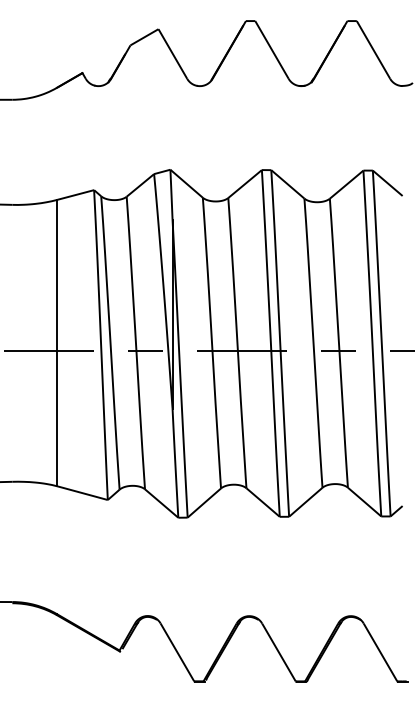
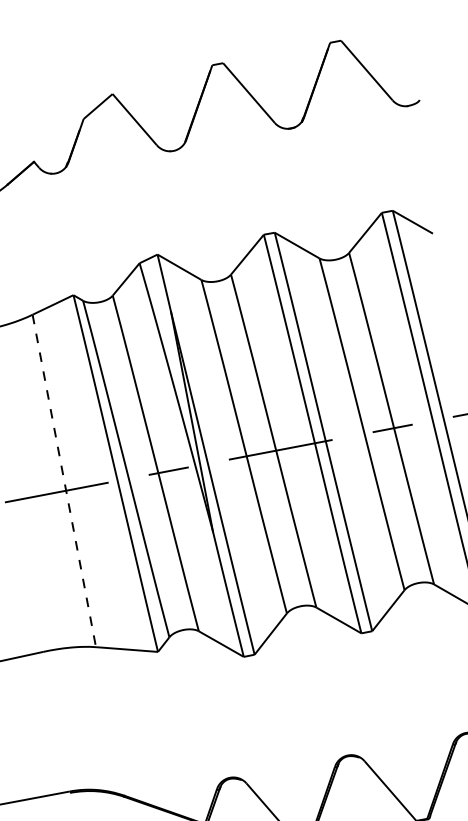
line: (57, 343) -> (64, 481), solid -> dashed

